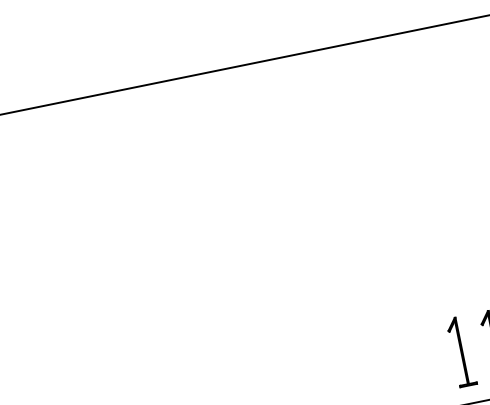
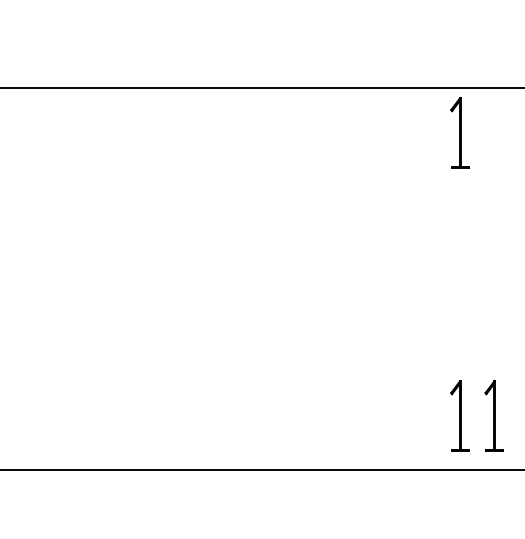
part: (405, 77) -> (459, 132), added

